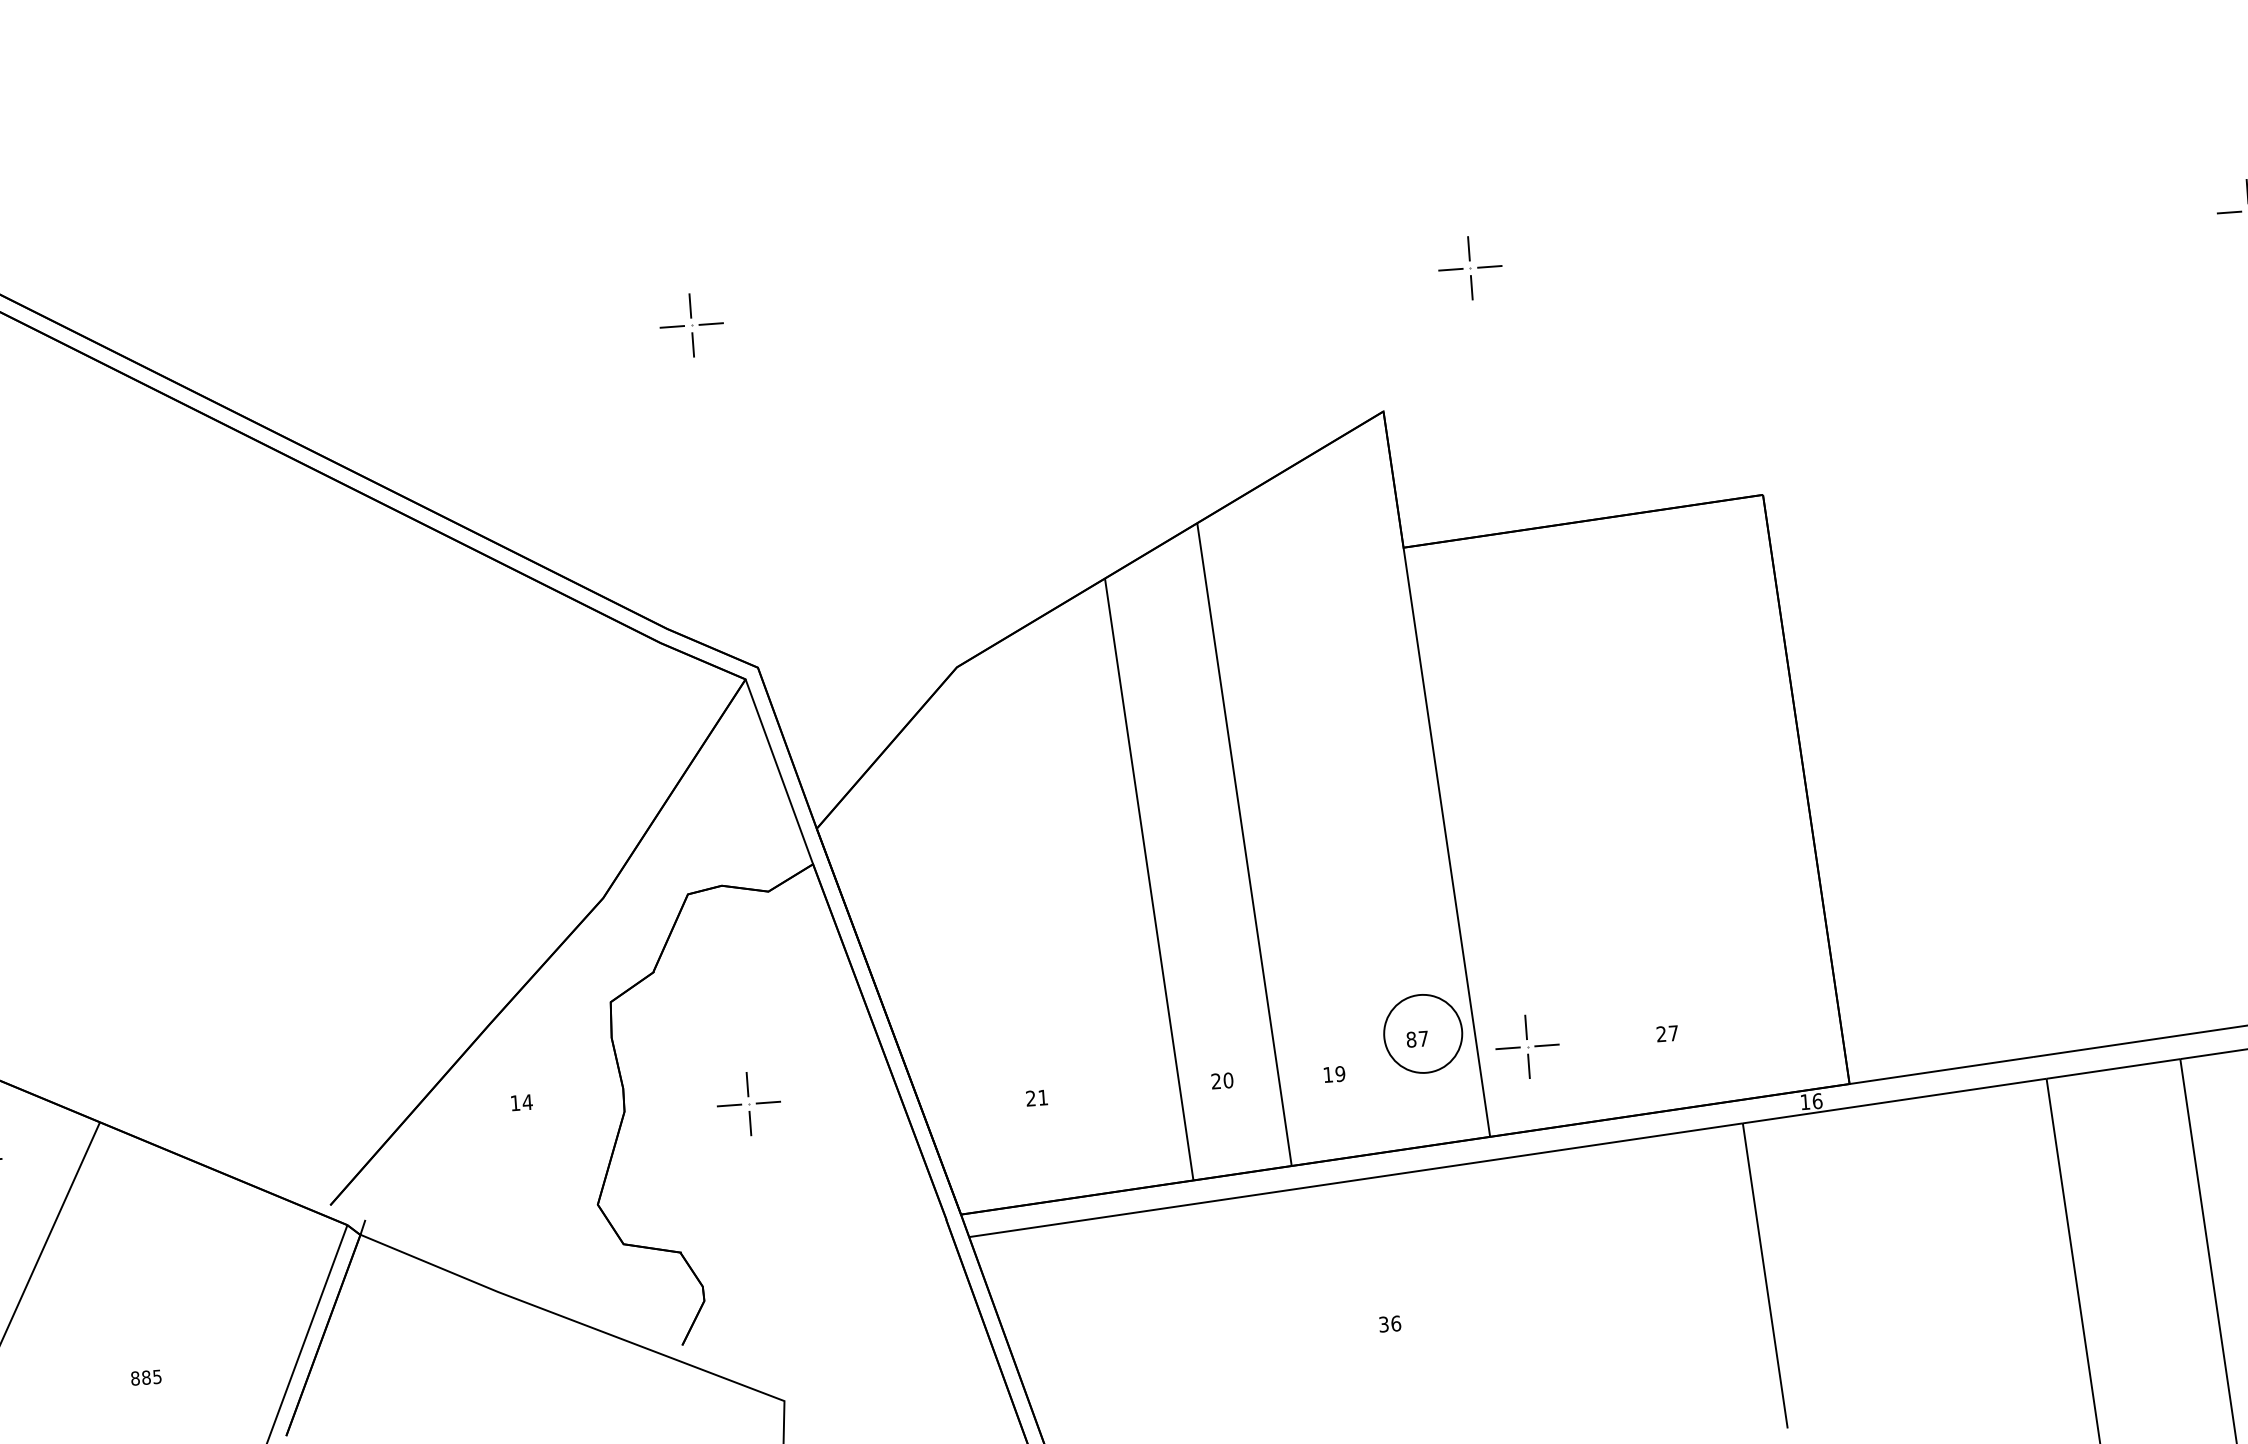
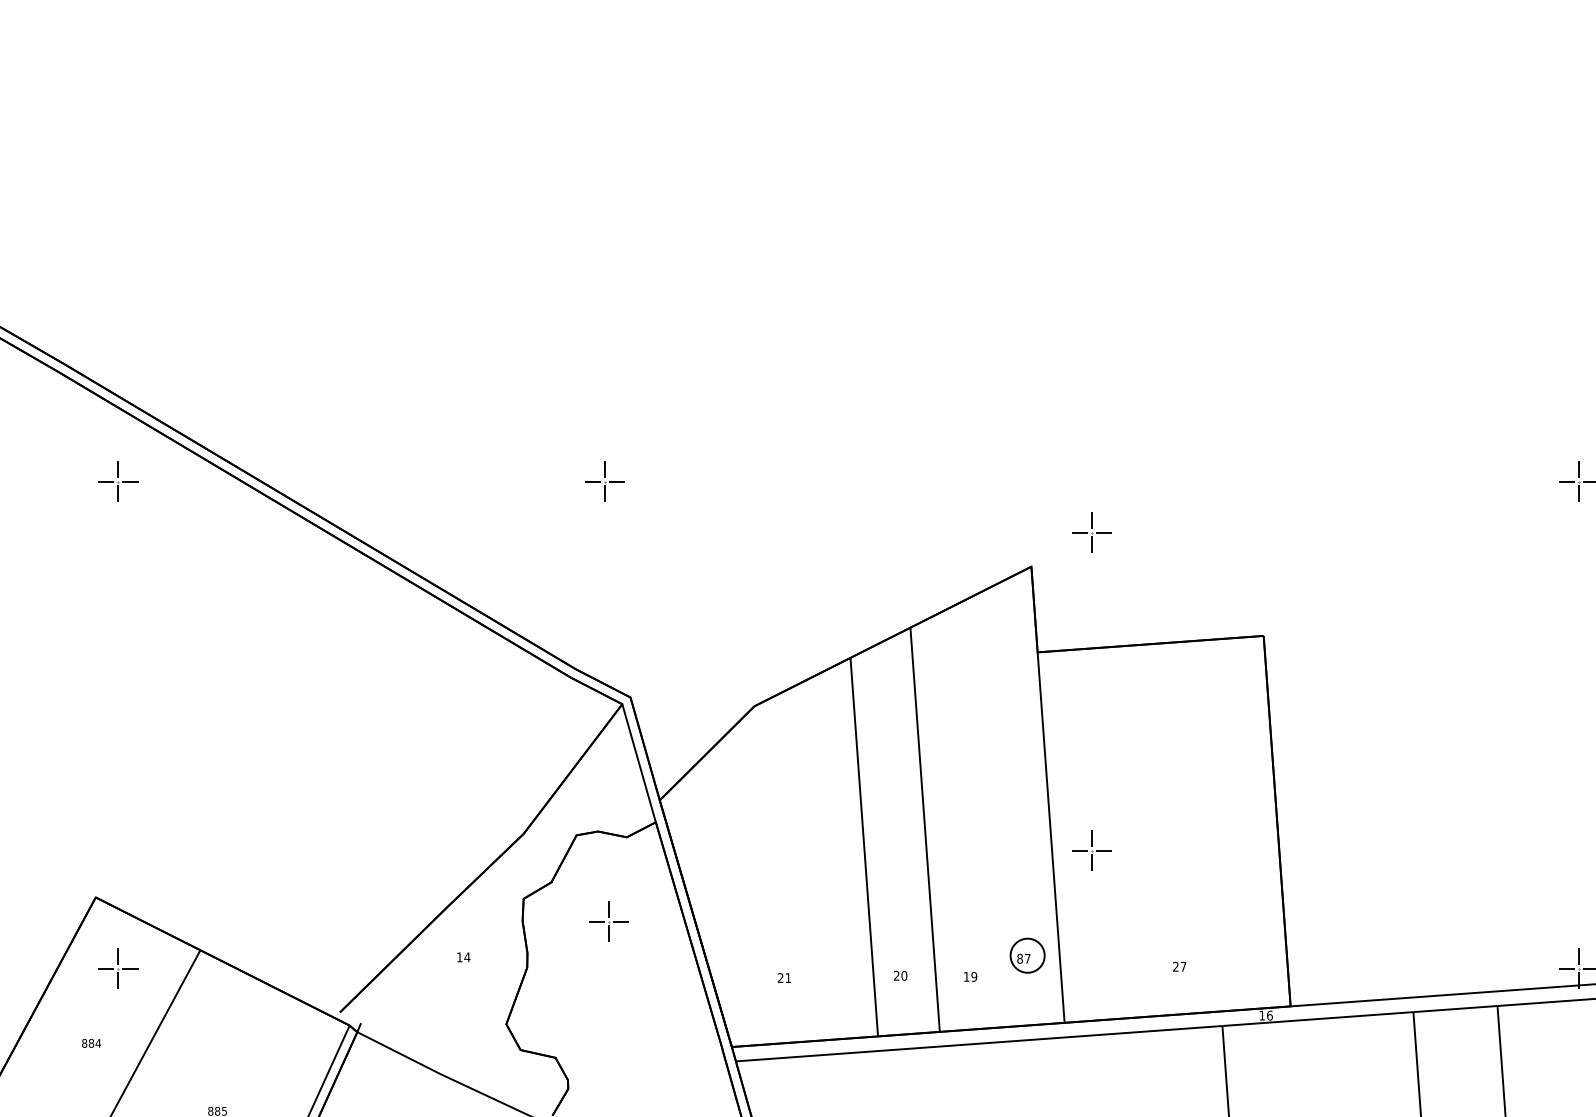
part: (1469, 268) -> (1091, 532), moved
circle: (1422, 1033) -> (1027, 955), size x0.7
part: (1526, 1046) -> (1091, 850), moved
part: (748, 1104) -> (608, 921), moved

